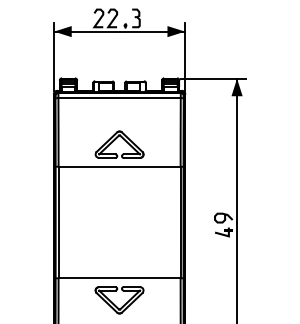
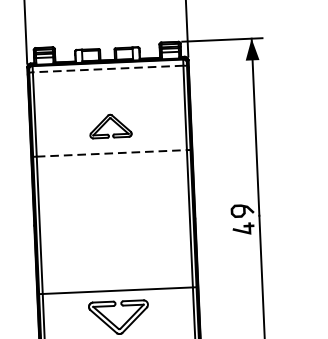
line: (119, 98) -> (108, 69), solid -> dashed
part: (119, 144) -> (110, 126), size x0.7
line: (120, 166) -> (112, 153), solid -> dashed

